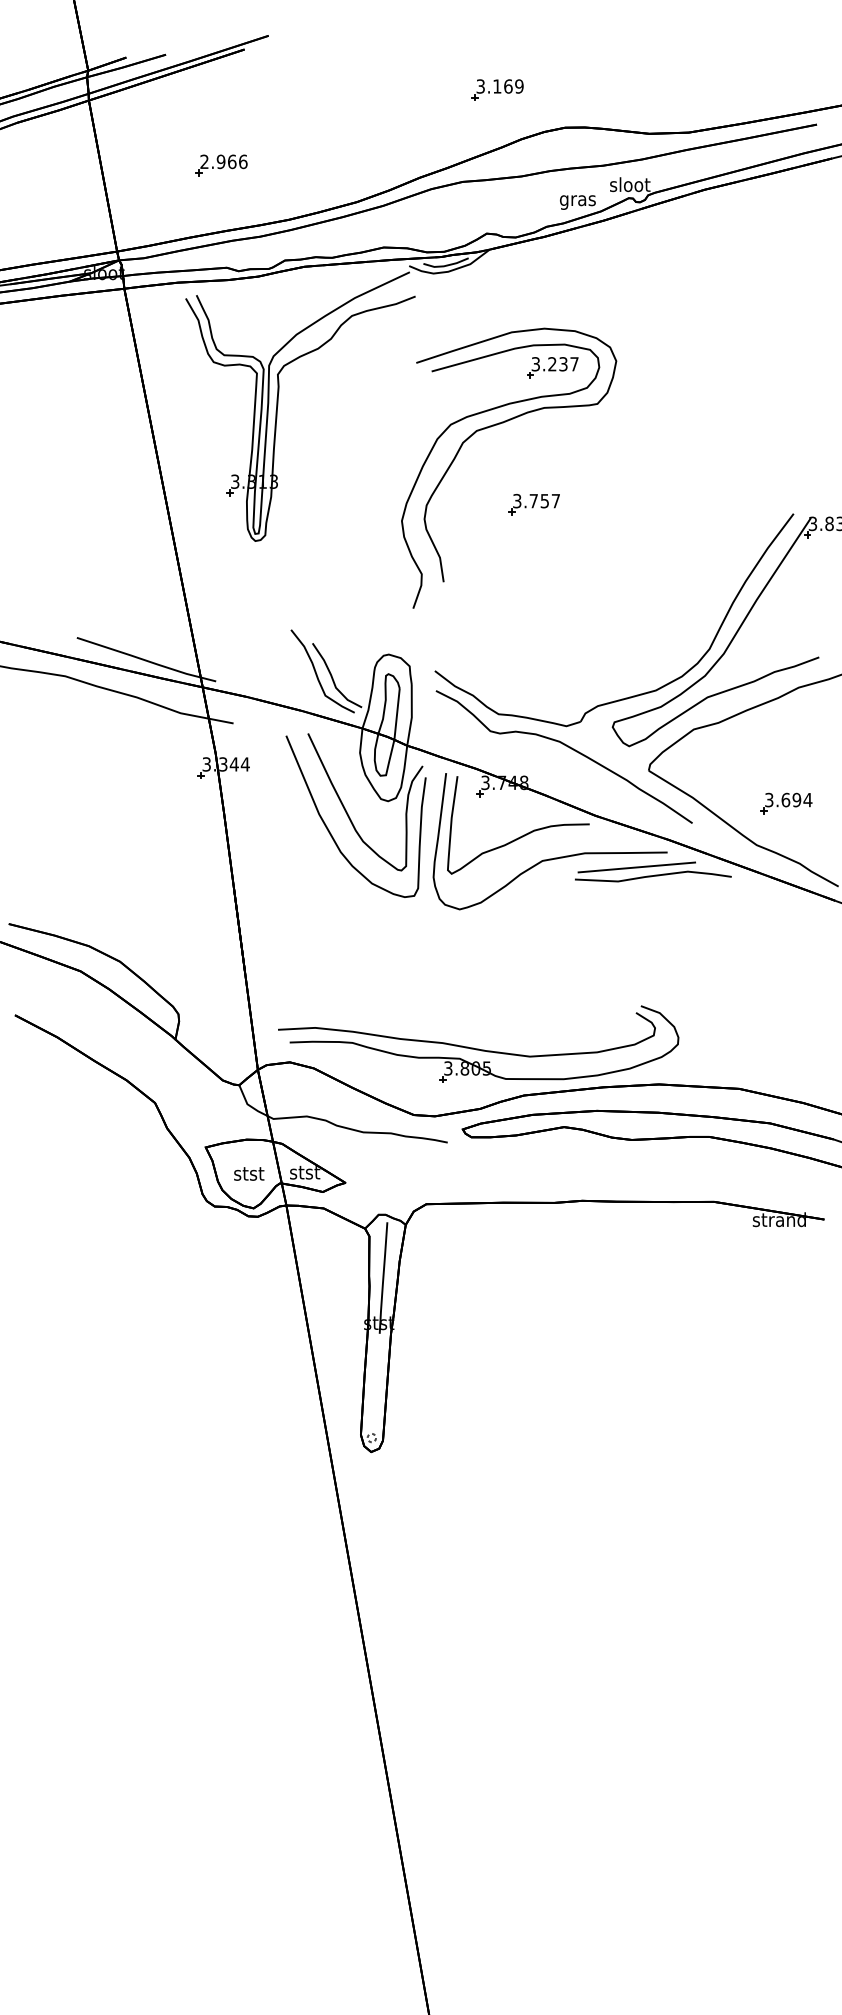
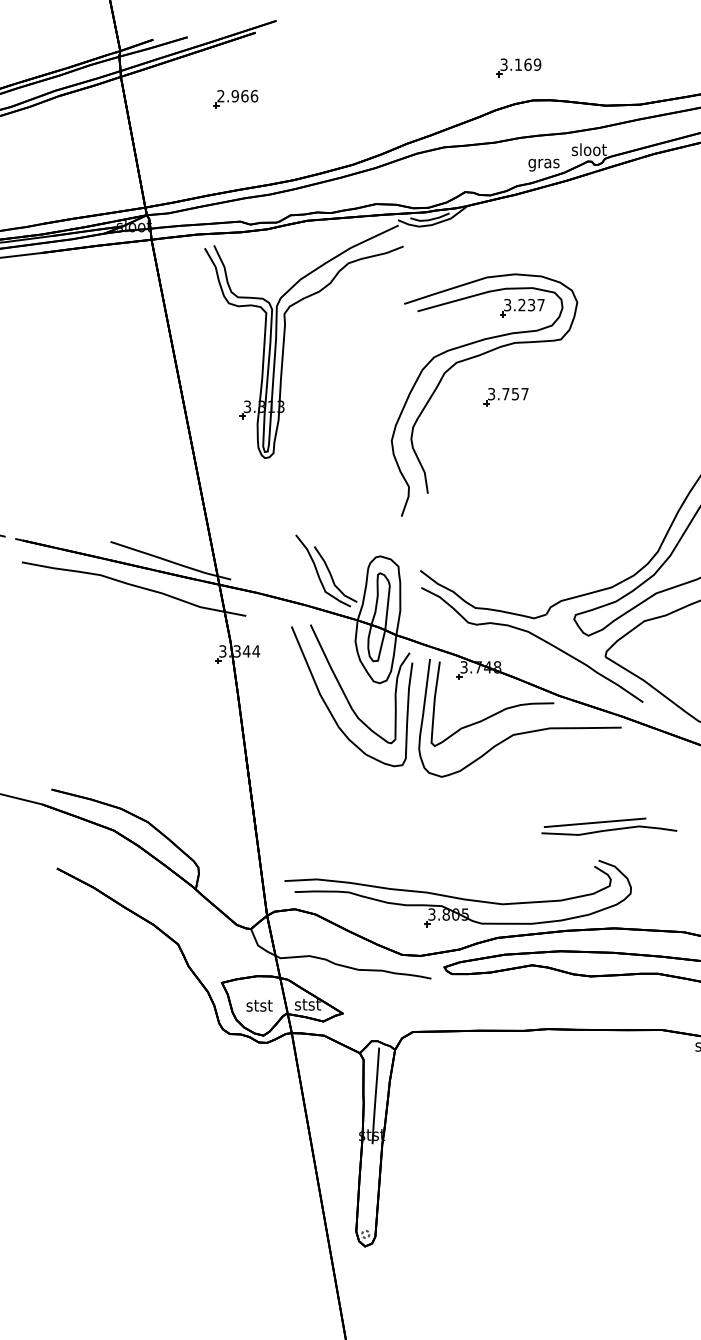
part: (497, 89) -> (518, 67), moved
part: (221, 165) -> (235, 99), moved
part: (533, 504) -> (505, 397), moved
part: (653, 871) -> (609, 826), moved

